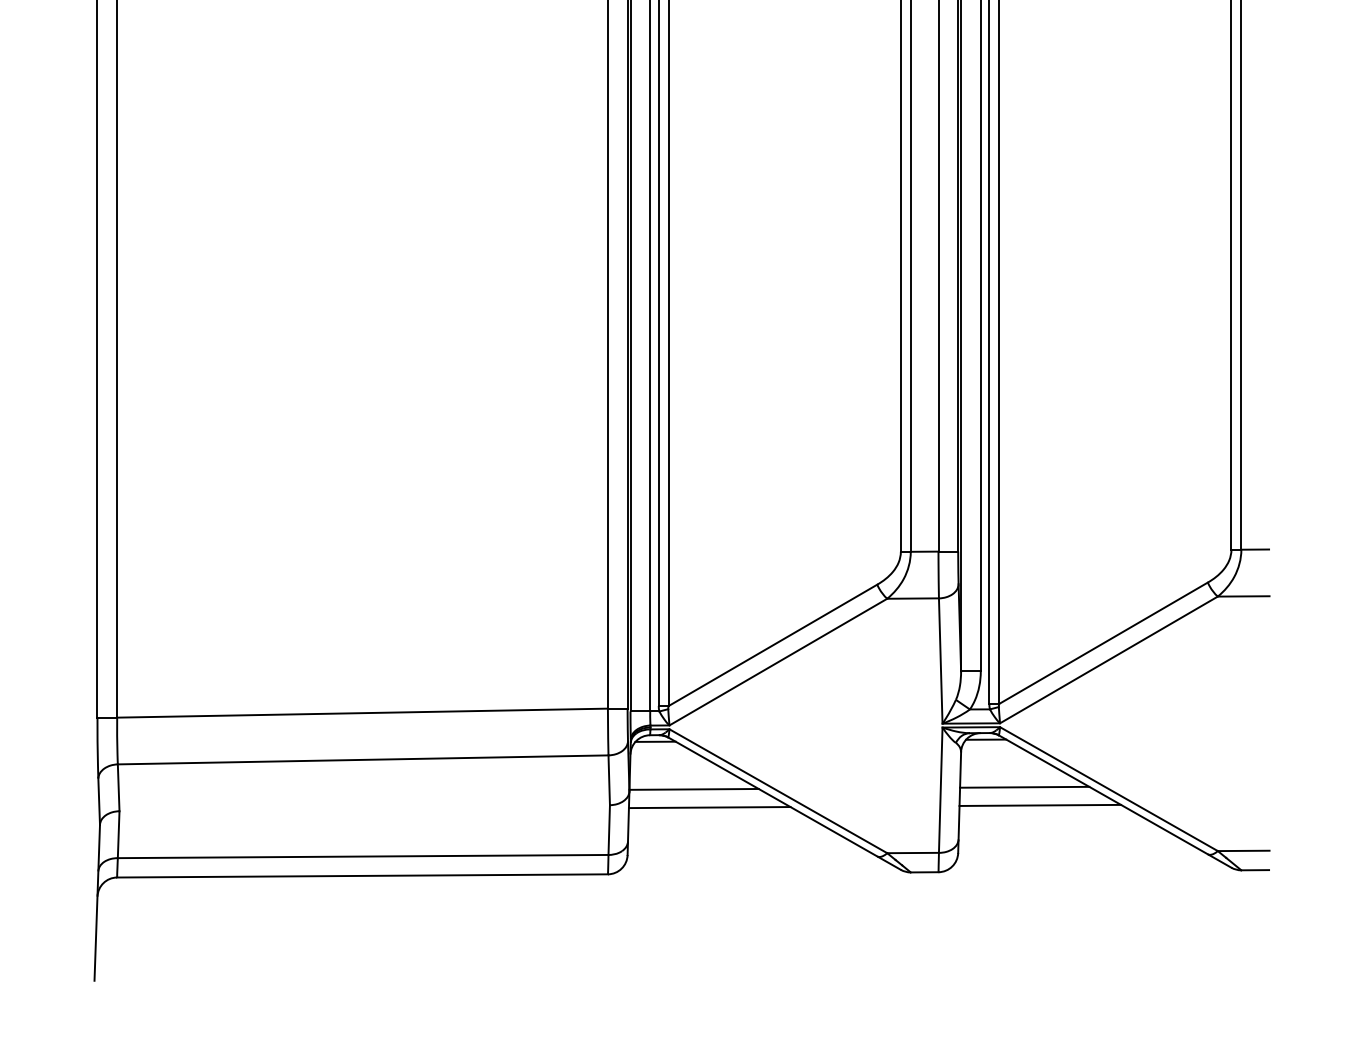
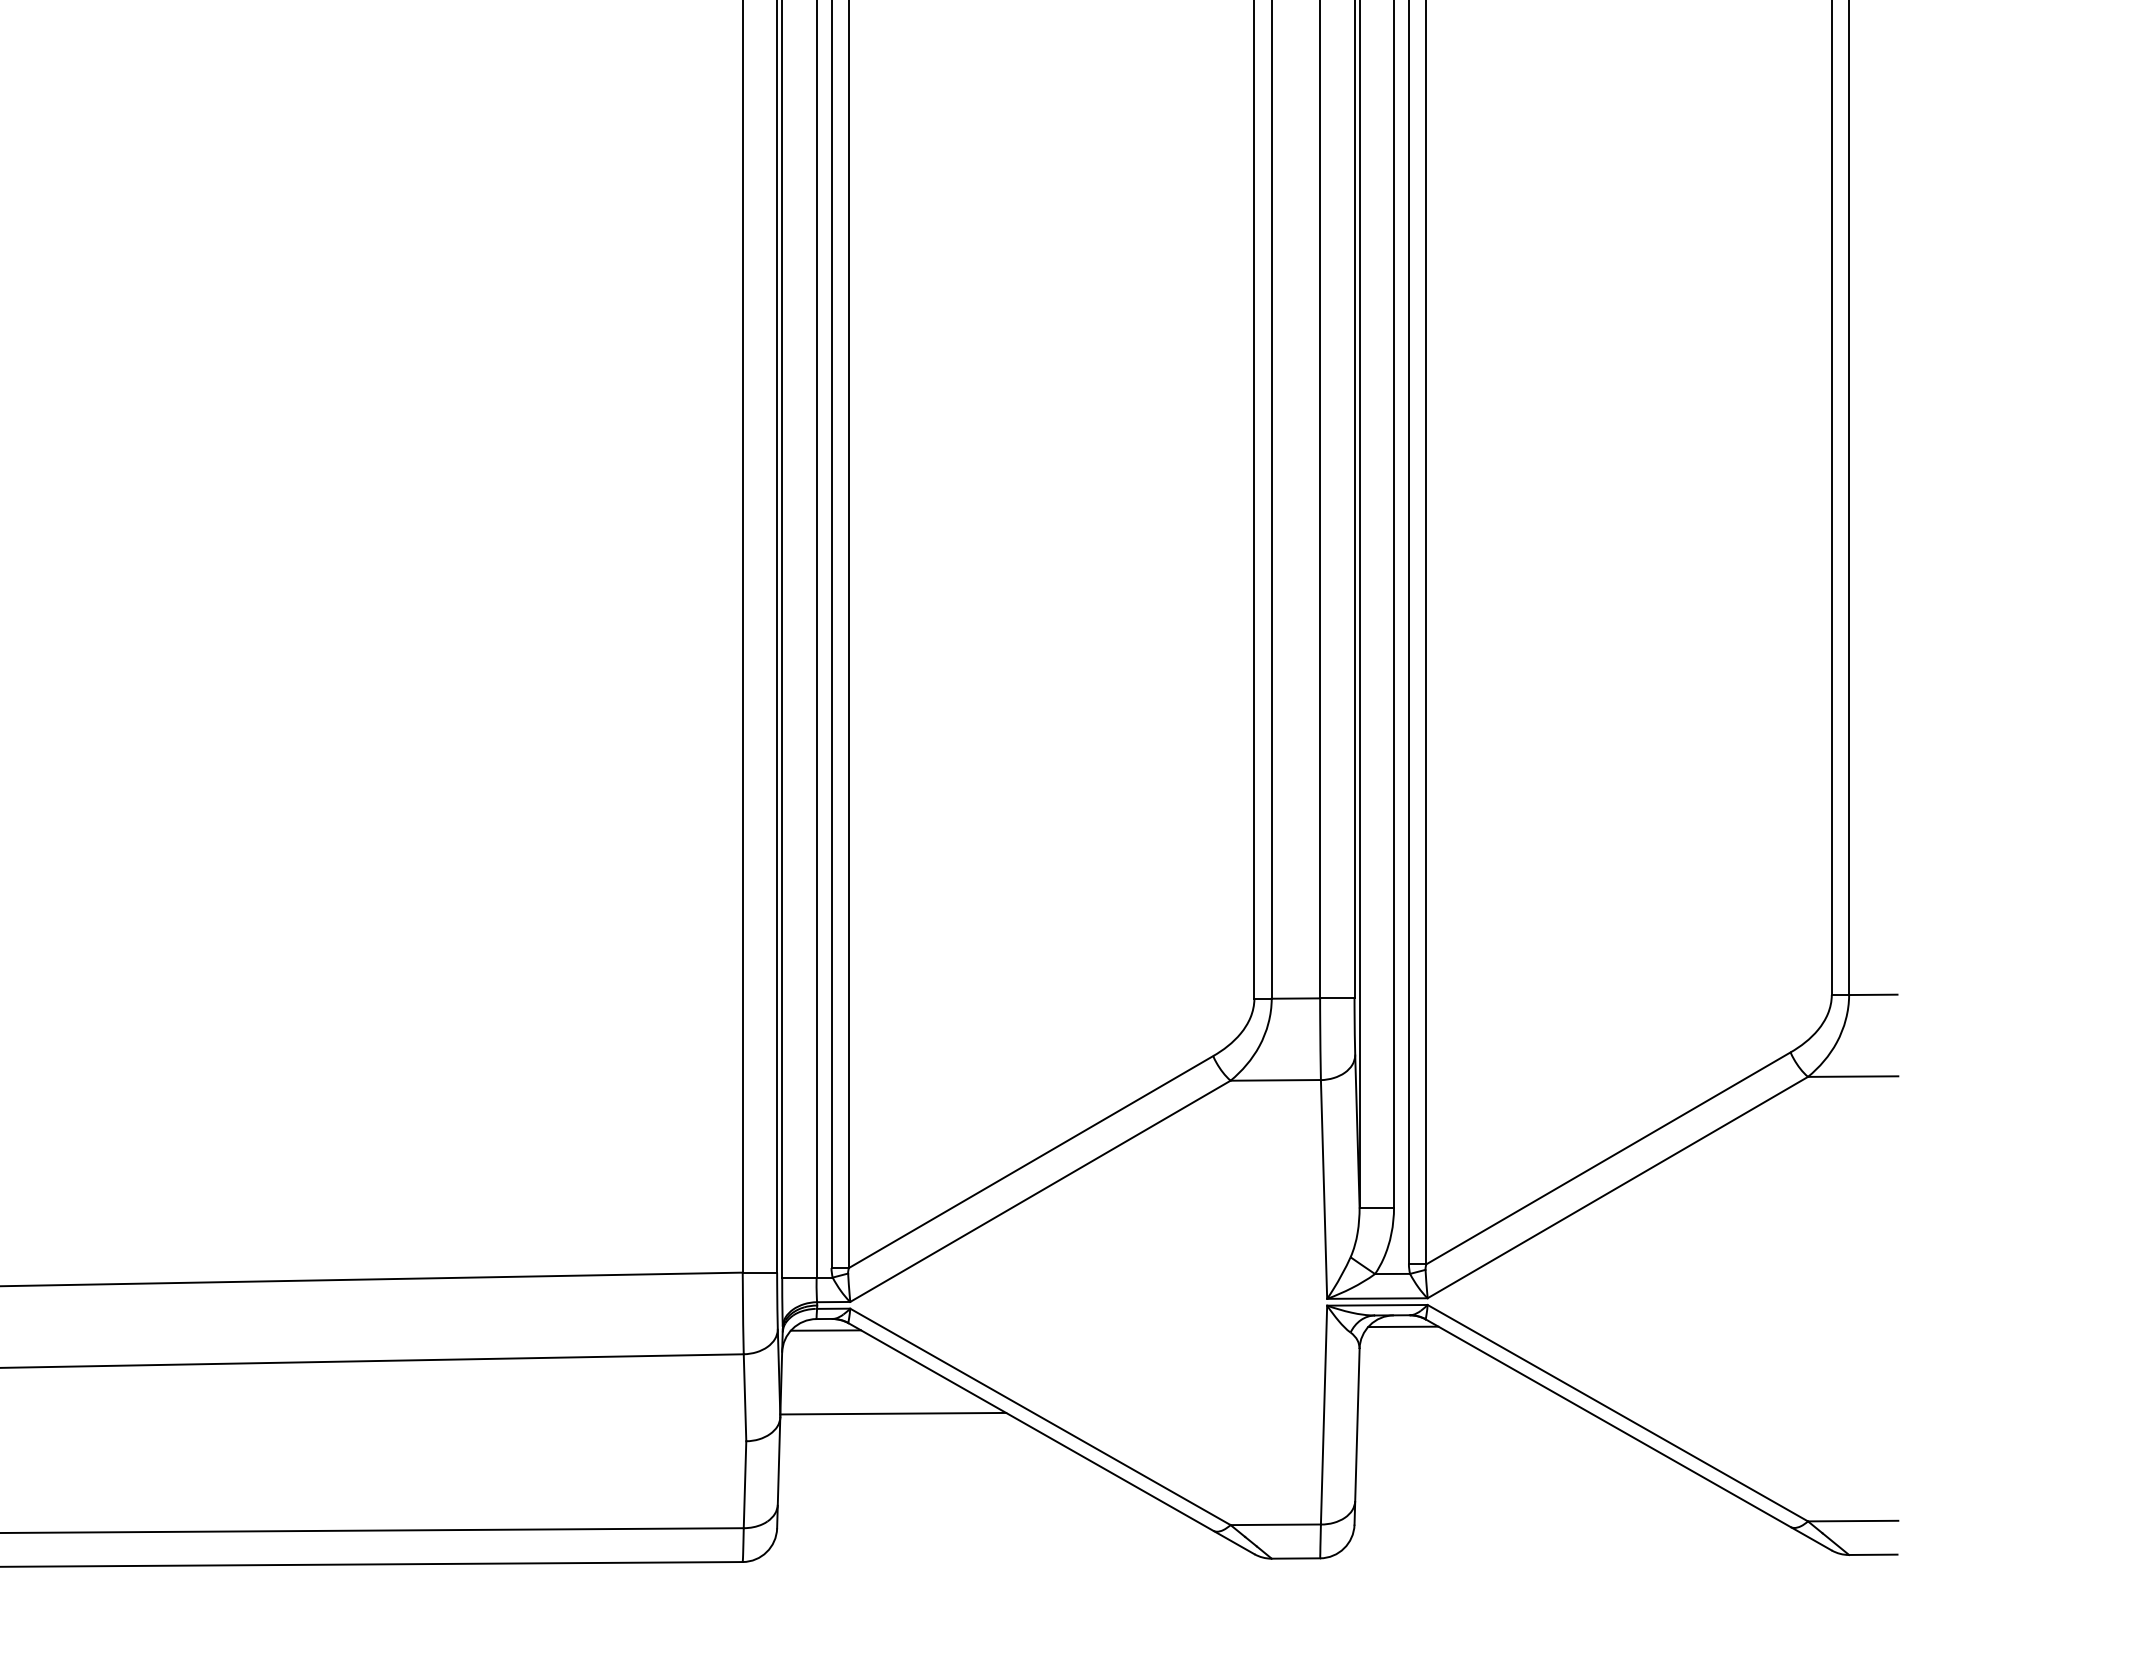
line: (1024, 786) -> (1470, 1408), removed
line: (1040, 804) -> (1498, 1440), removed
line: (709, 807) -> (920, 1445), removed

